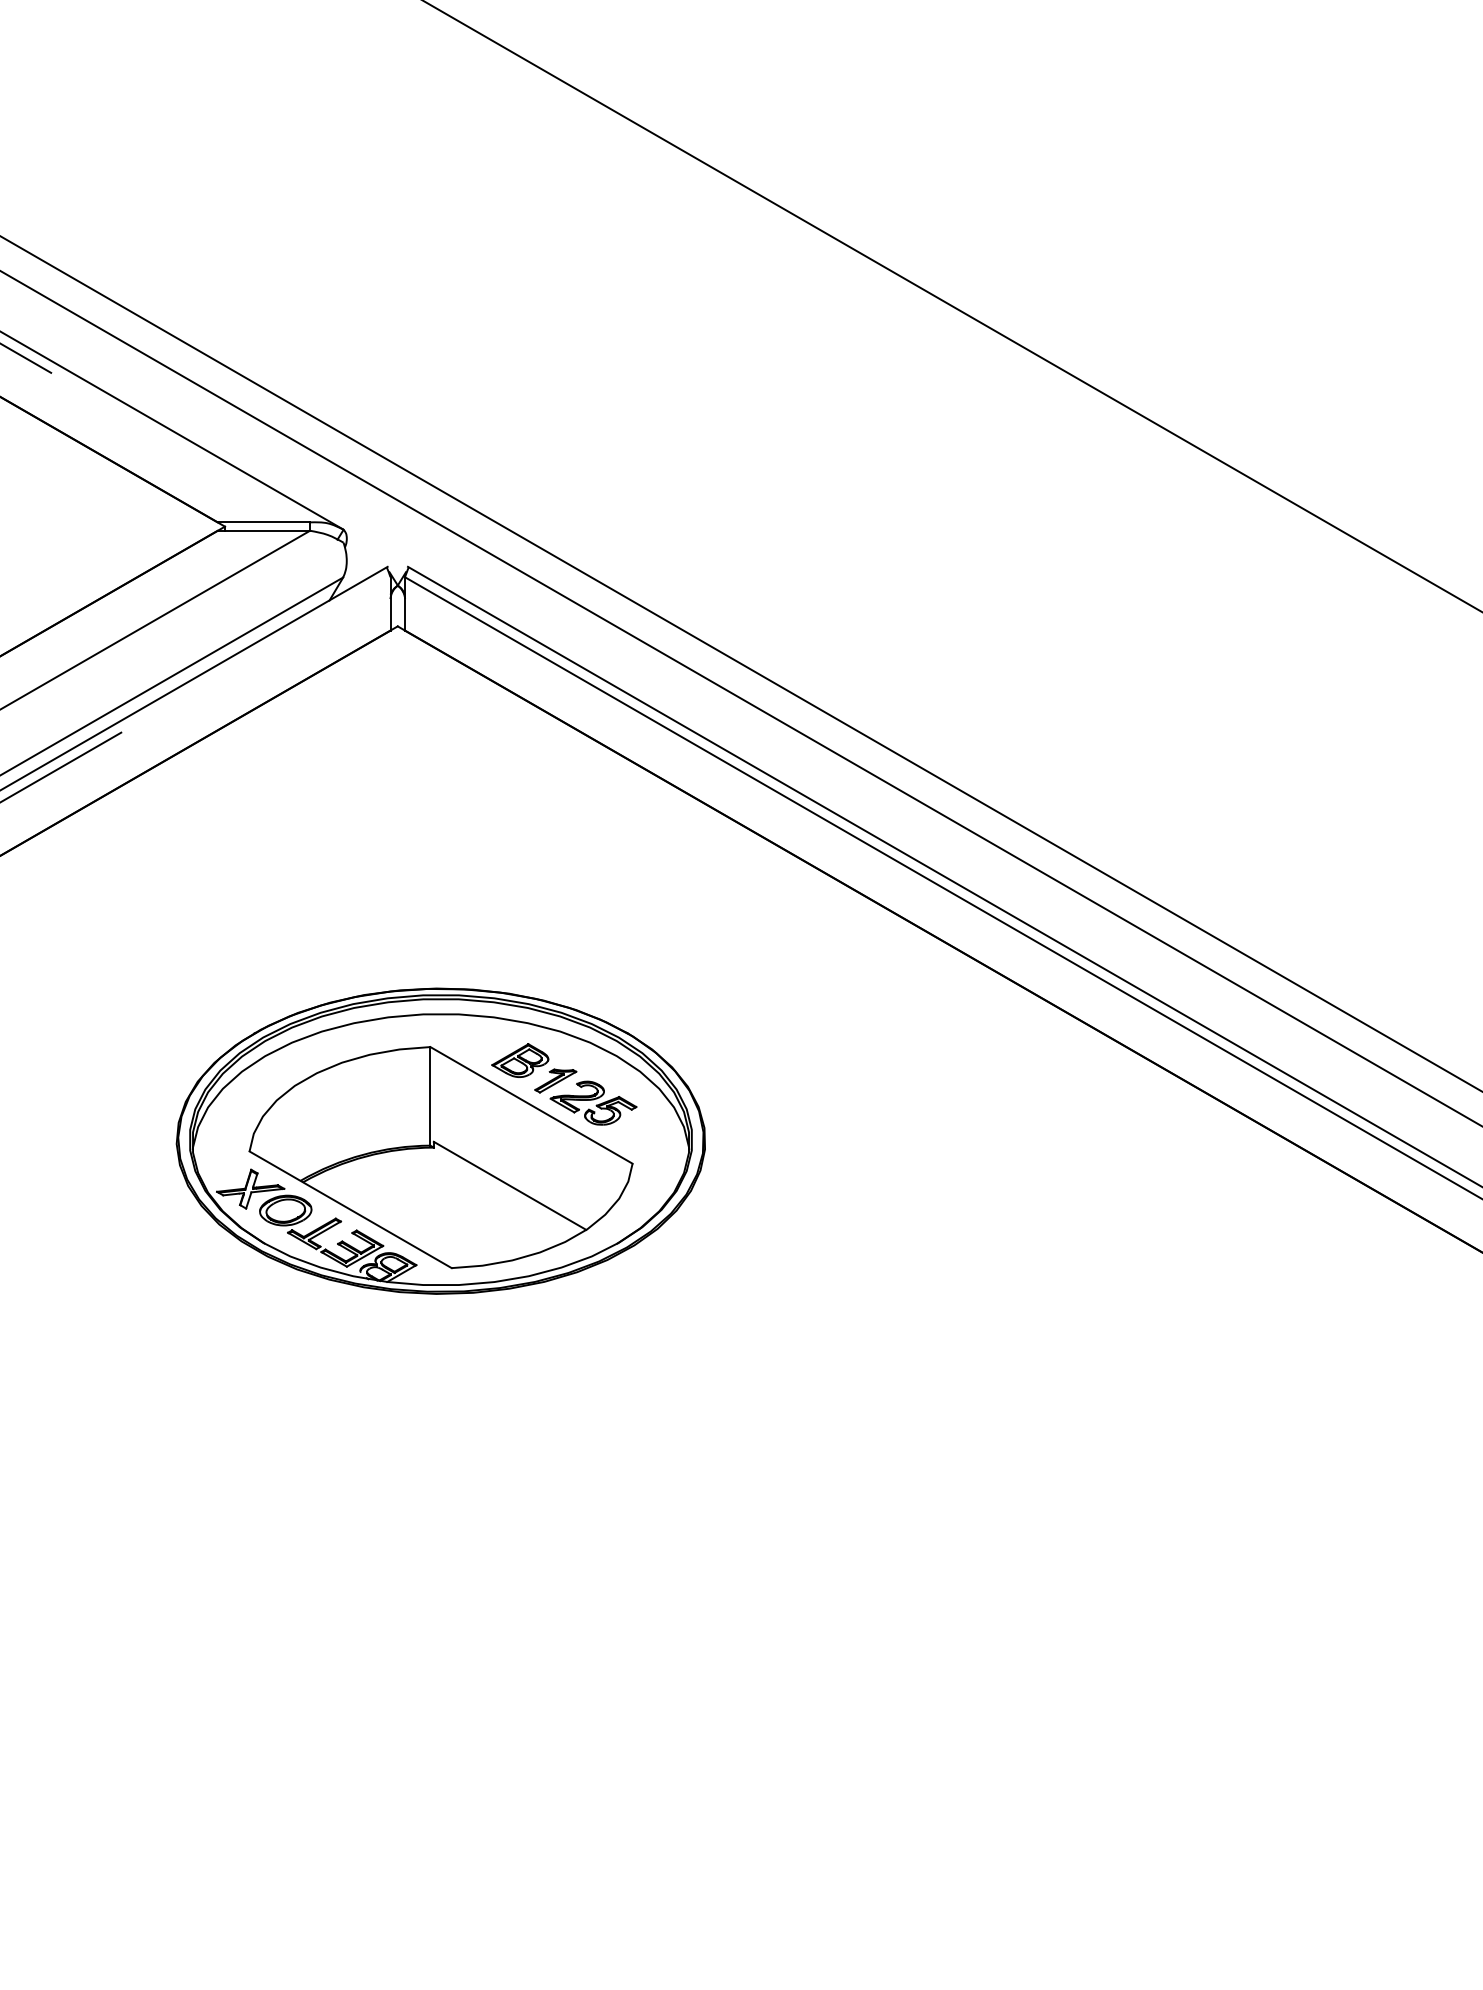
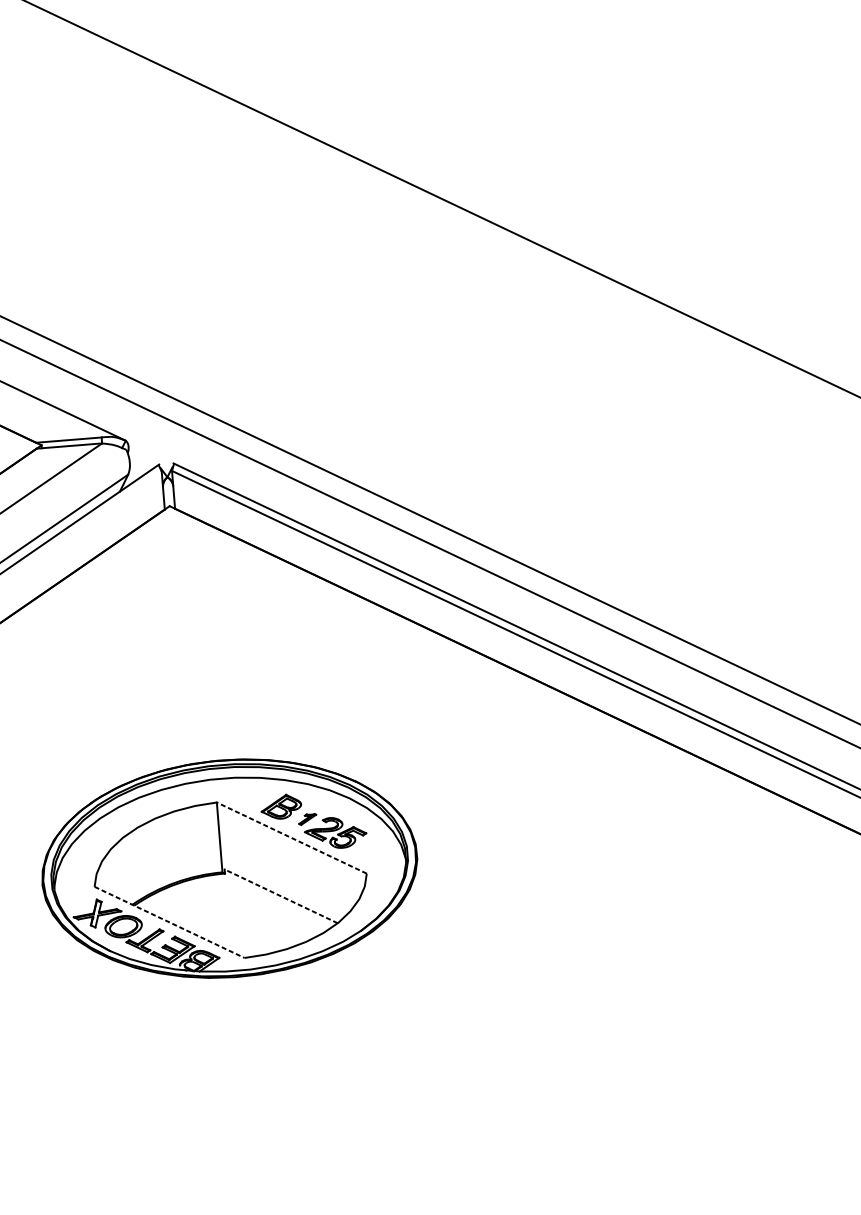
part: (555, 1080) -> (307, 819), size x0.6
line: (531, 1105) -> (291, 838), solid -> dashed
line: (509, 1185) -> (280, 896), solid -> dashed
line: (350, 1209) -> (169, 922), solid -> dashed

